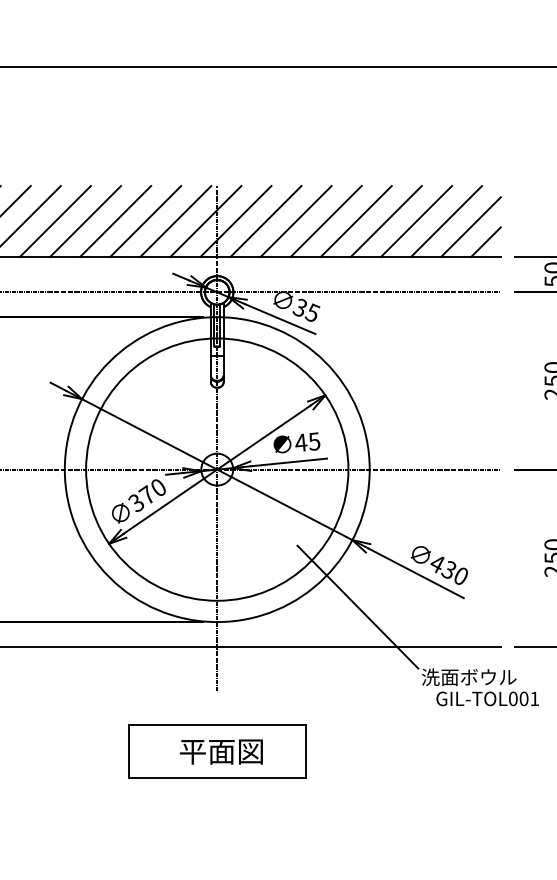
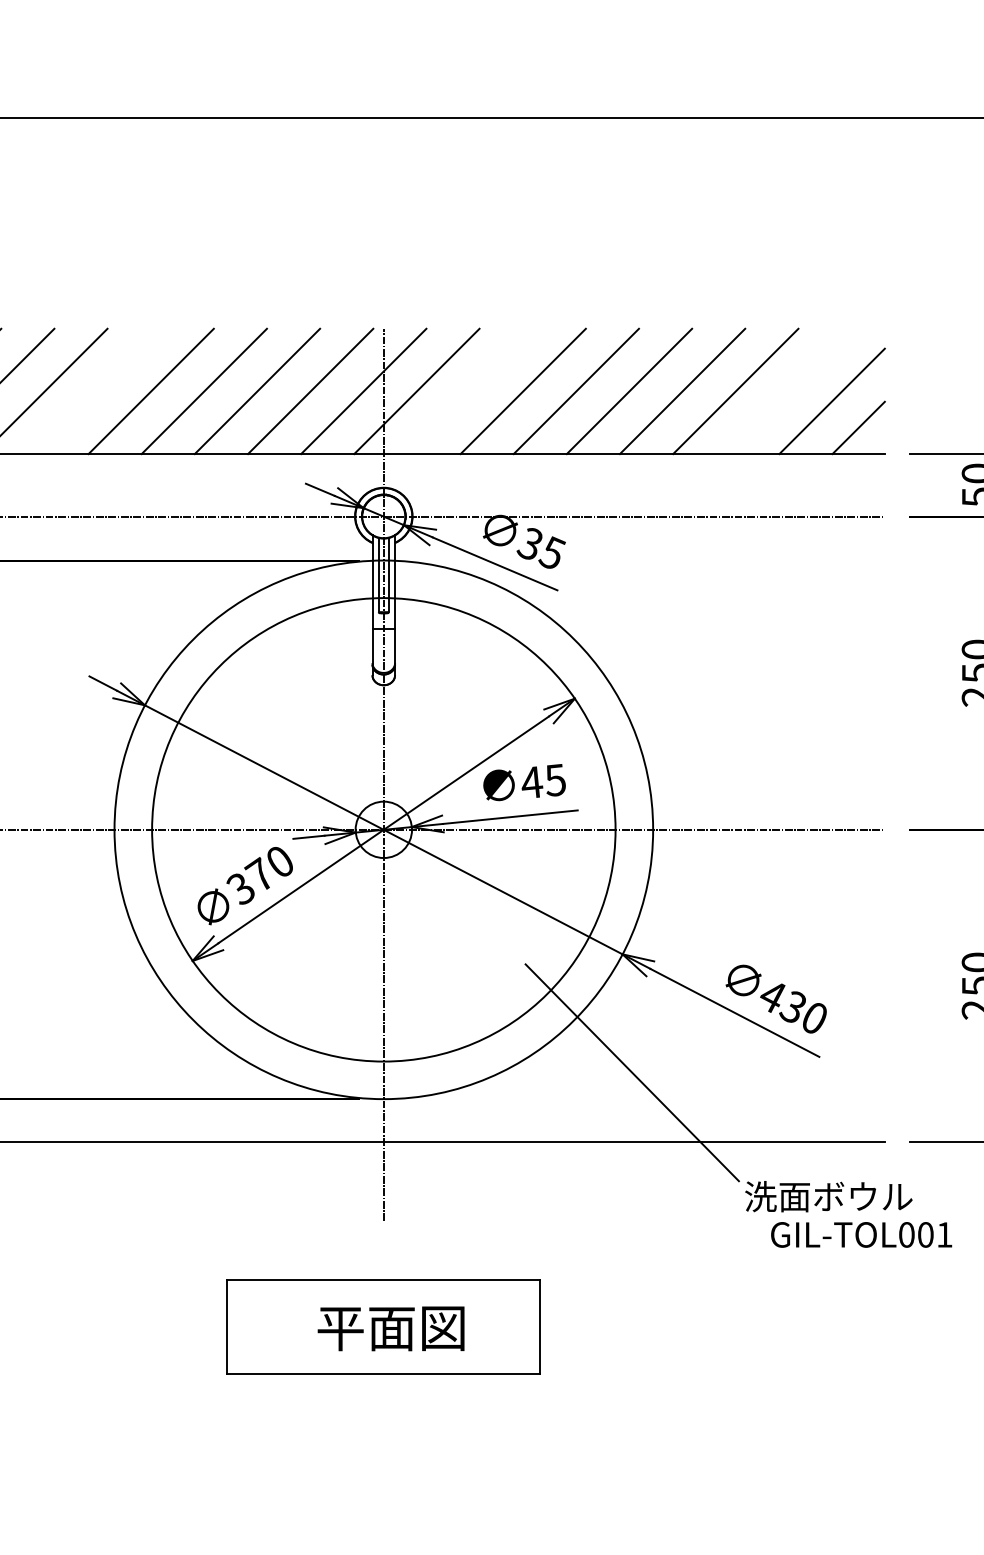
line: (55, 221) -> (98, 391), removed
line: (265, 221) -> (469, 391), removed
line: (446, 221) -> (788, 391), removed

